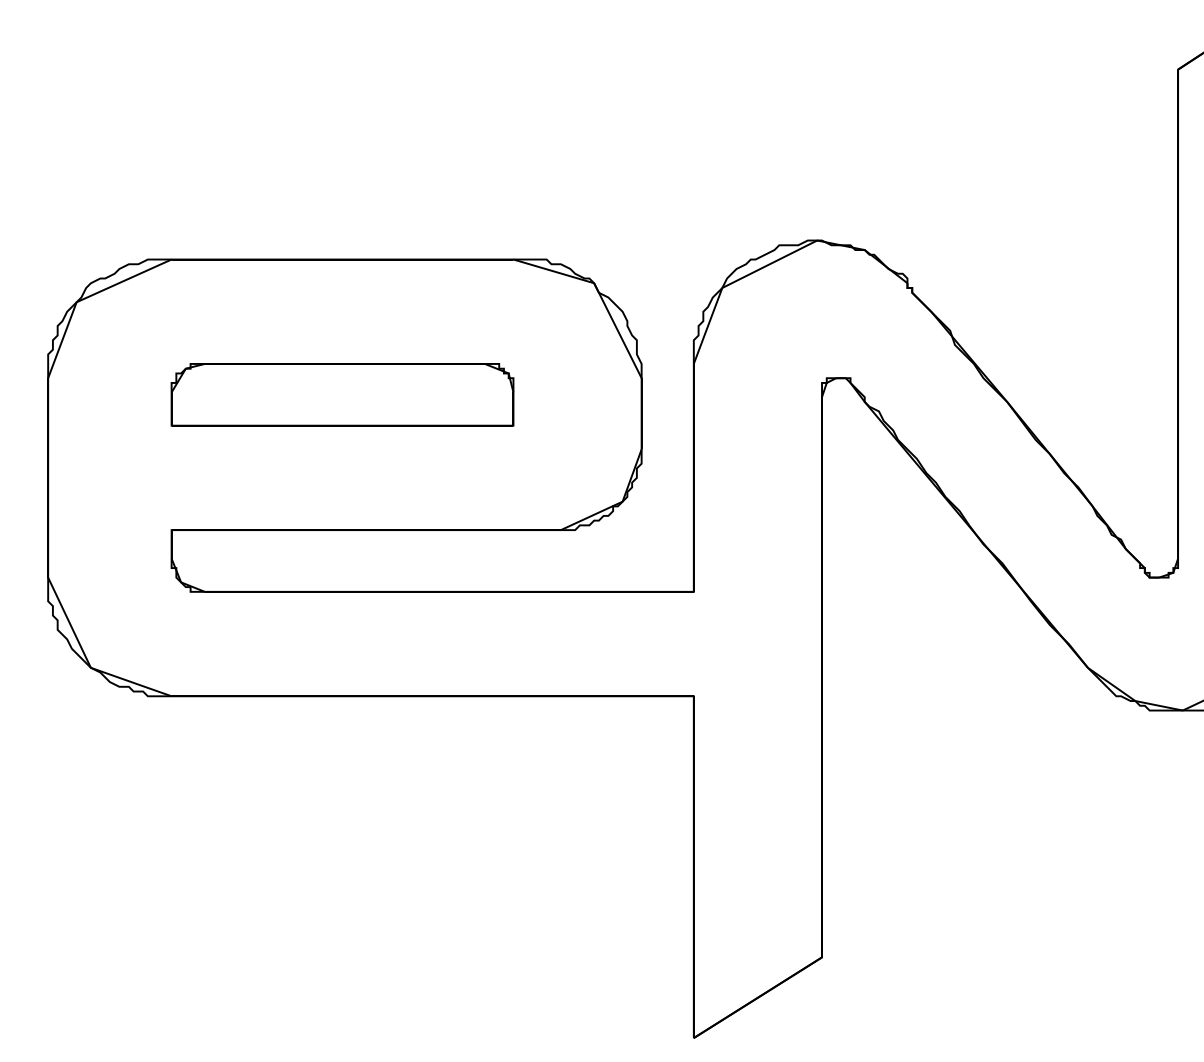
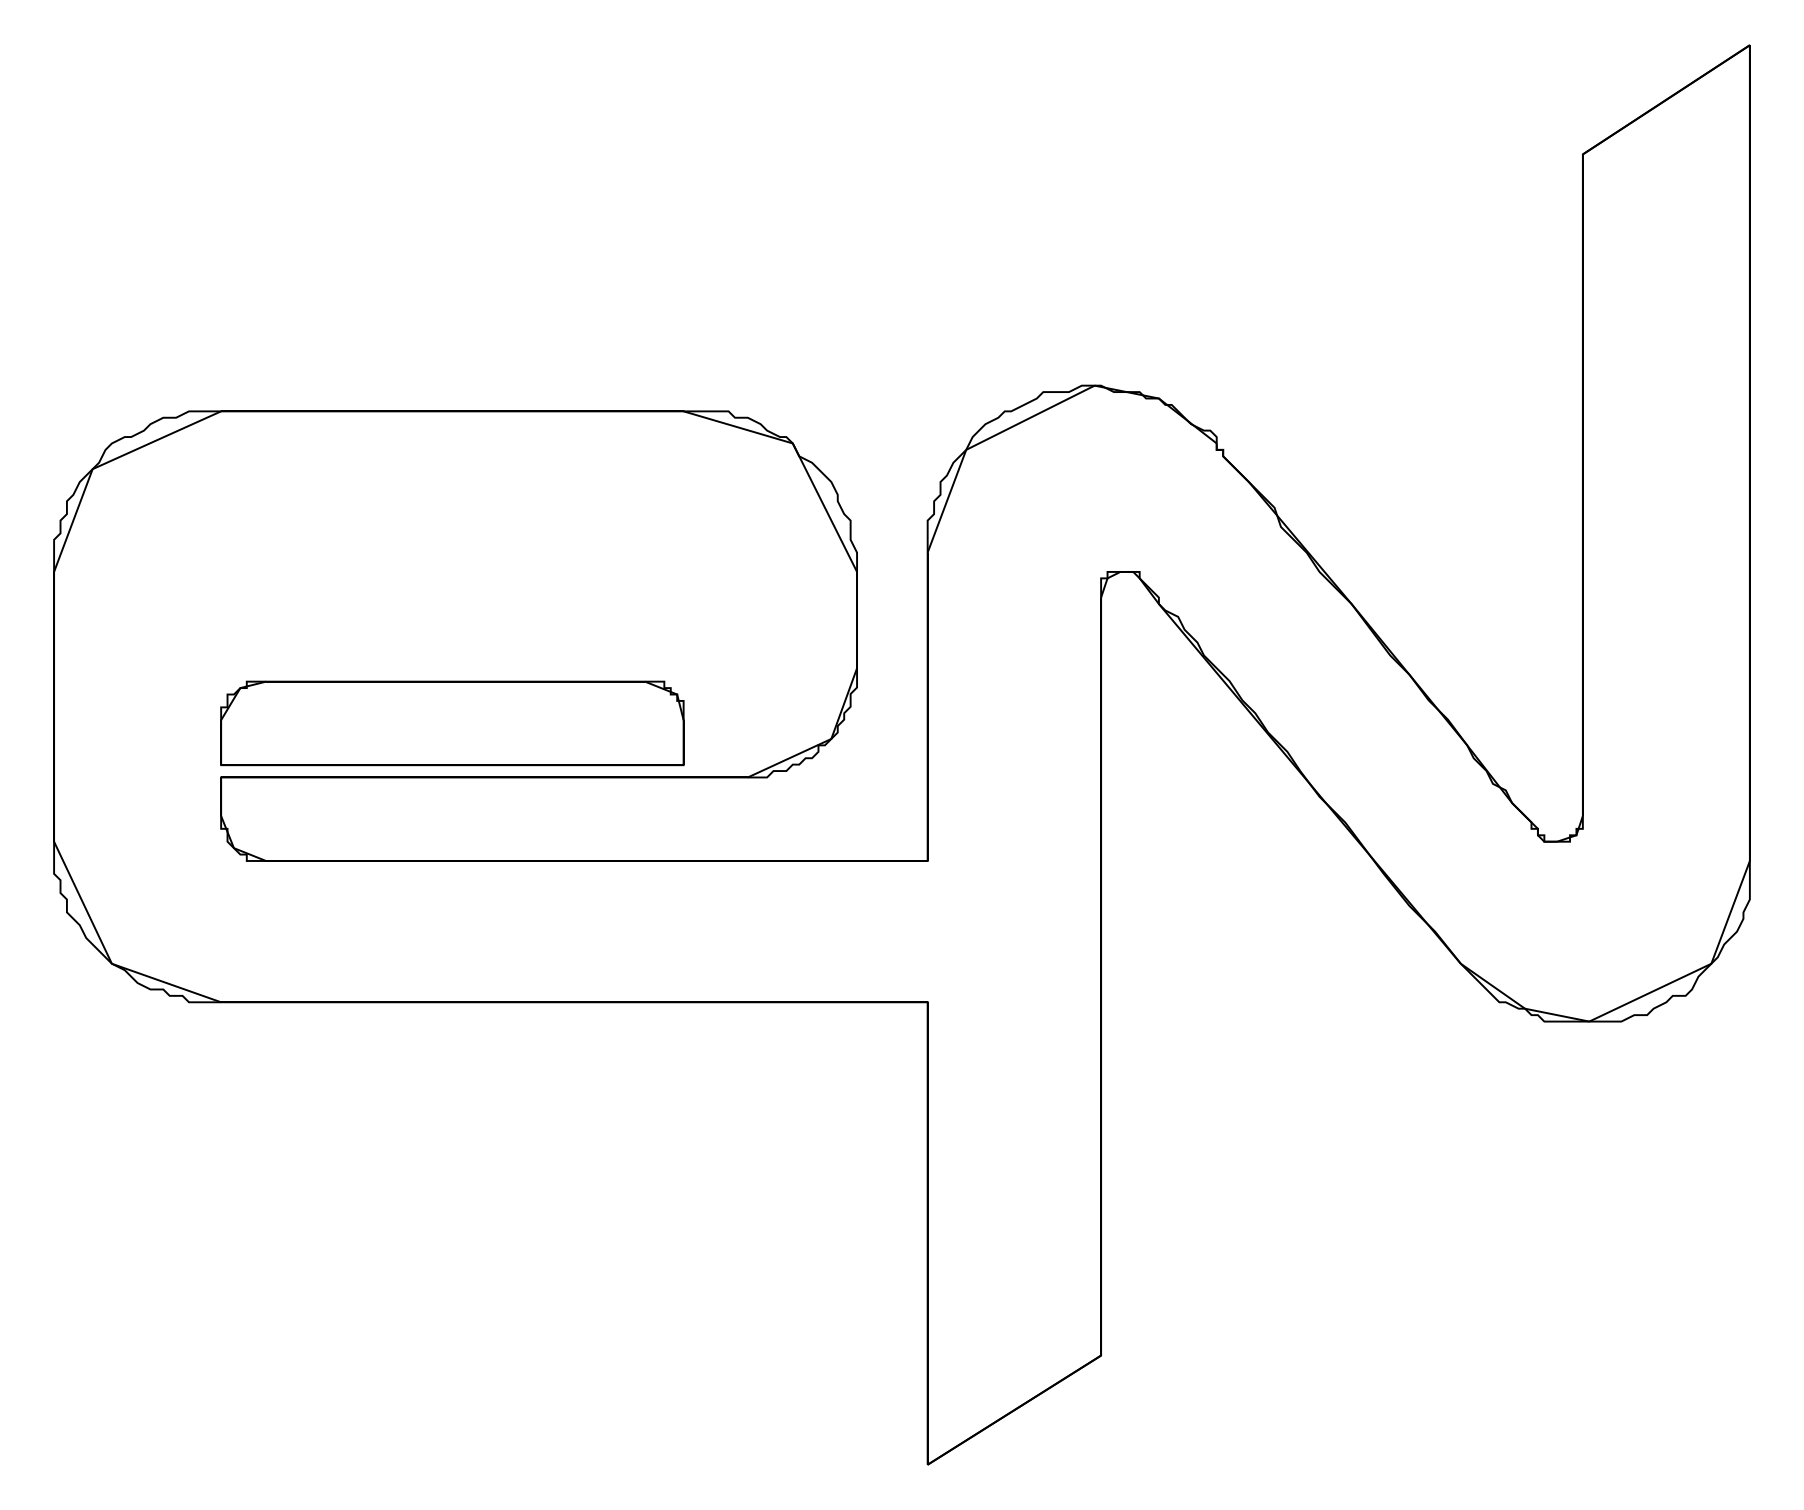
part: (342, 394) -> (452, 723), moved

